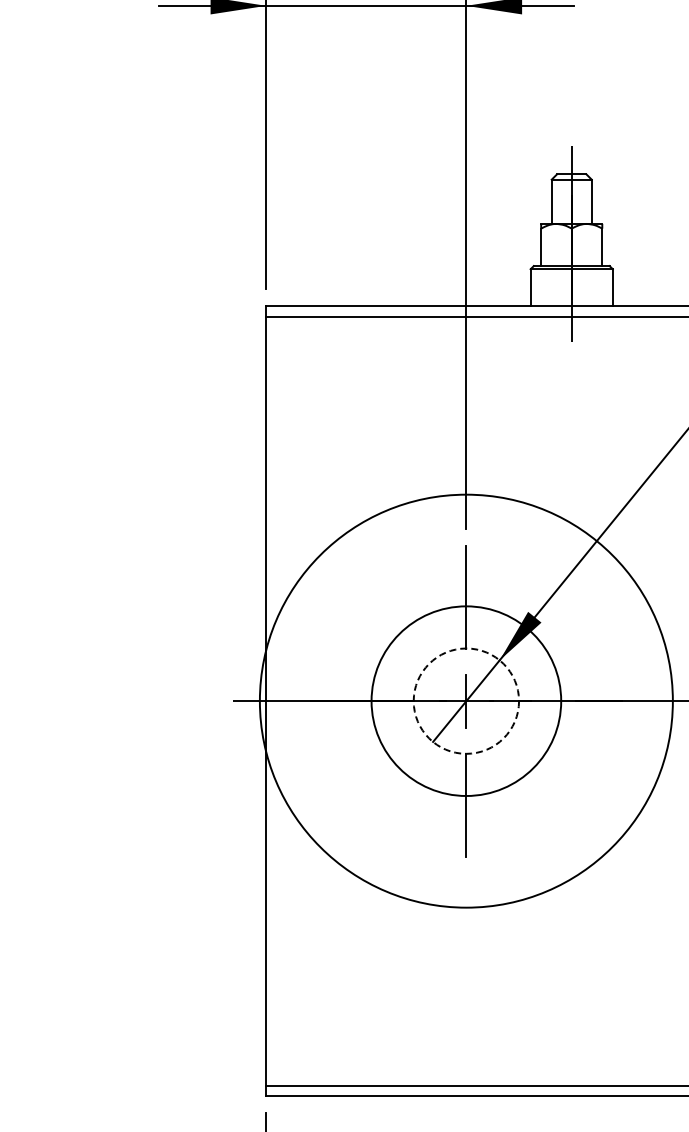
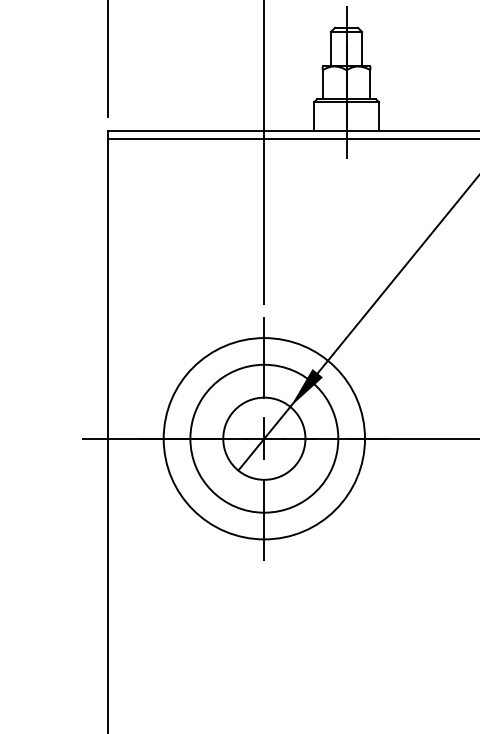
circle: (466, 700) -> (264, 438), dashed -> solid
circle: (466, 701) -> (264, 439), size x0.62

